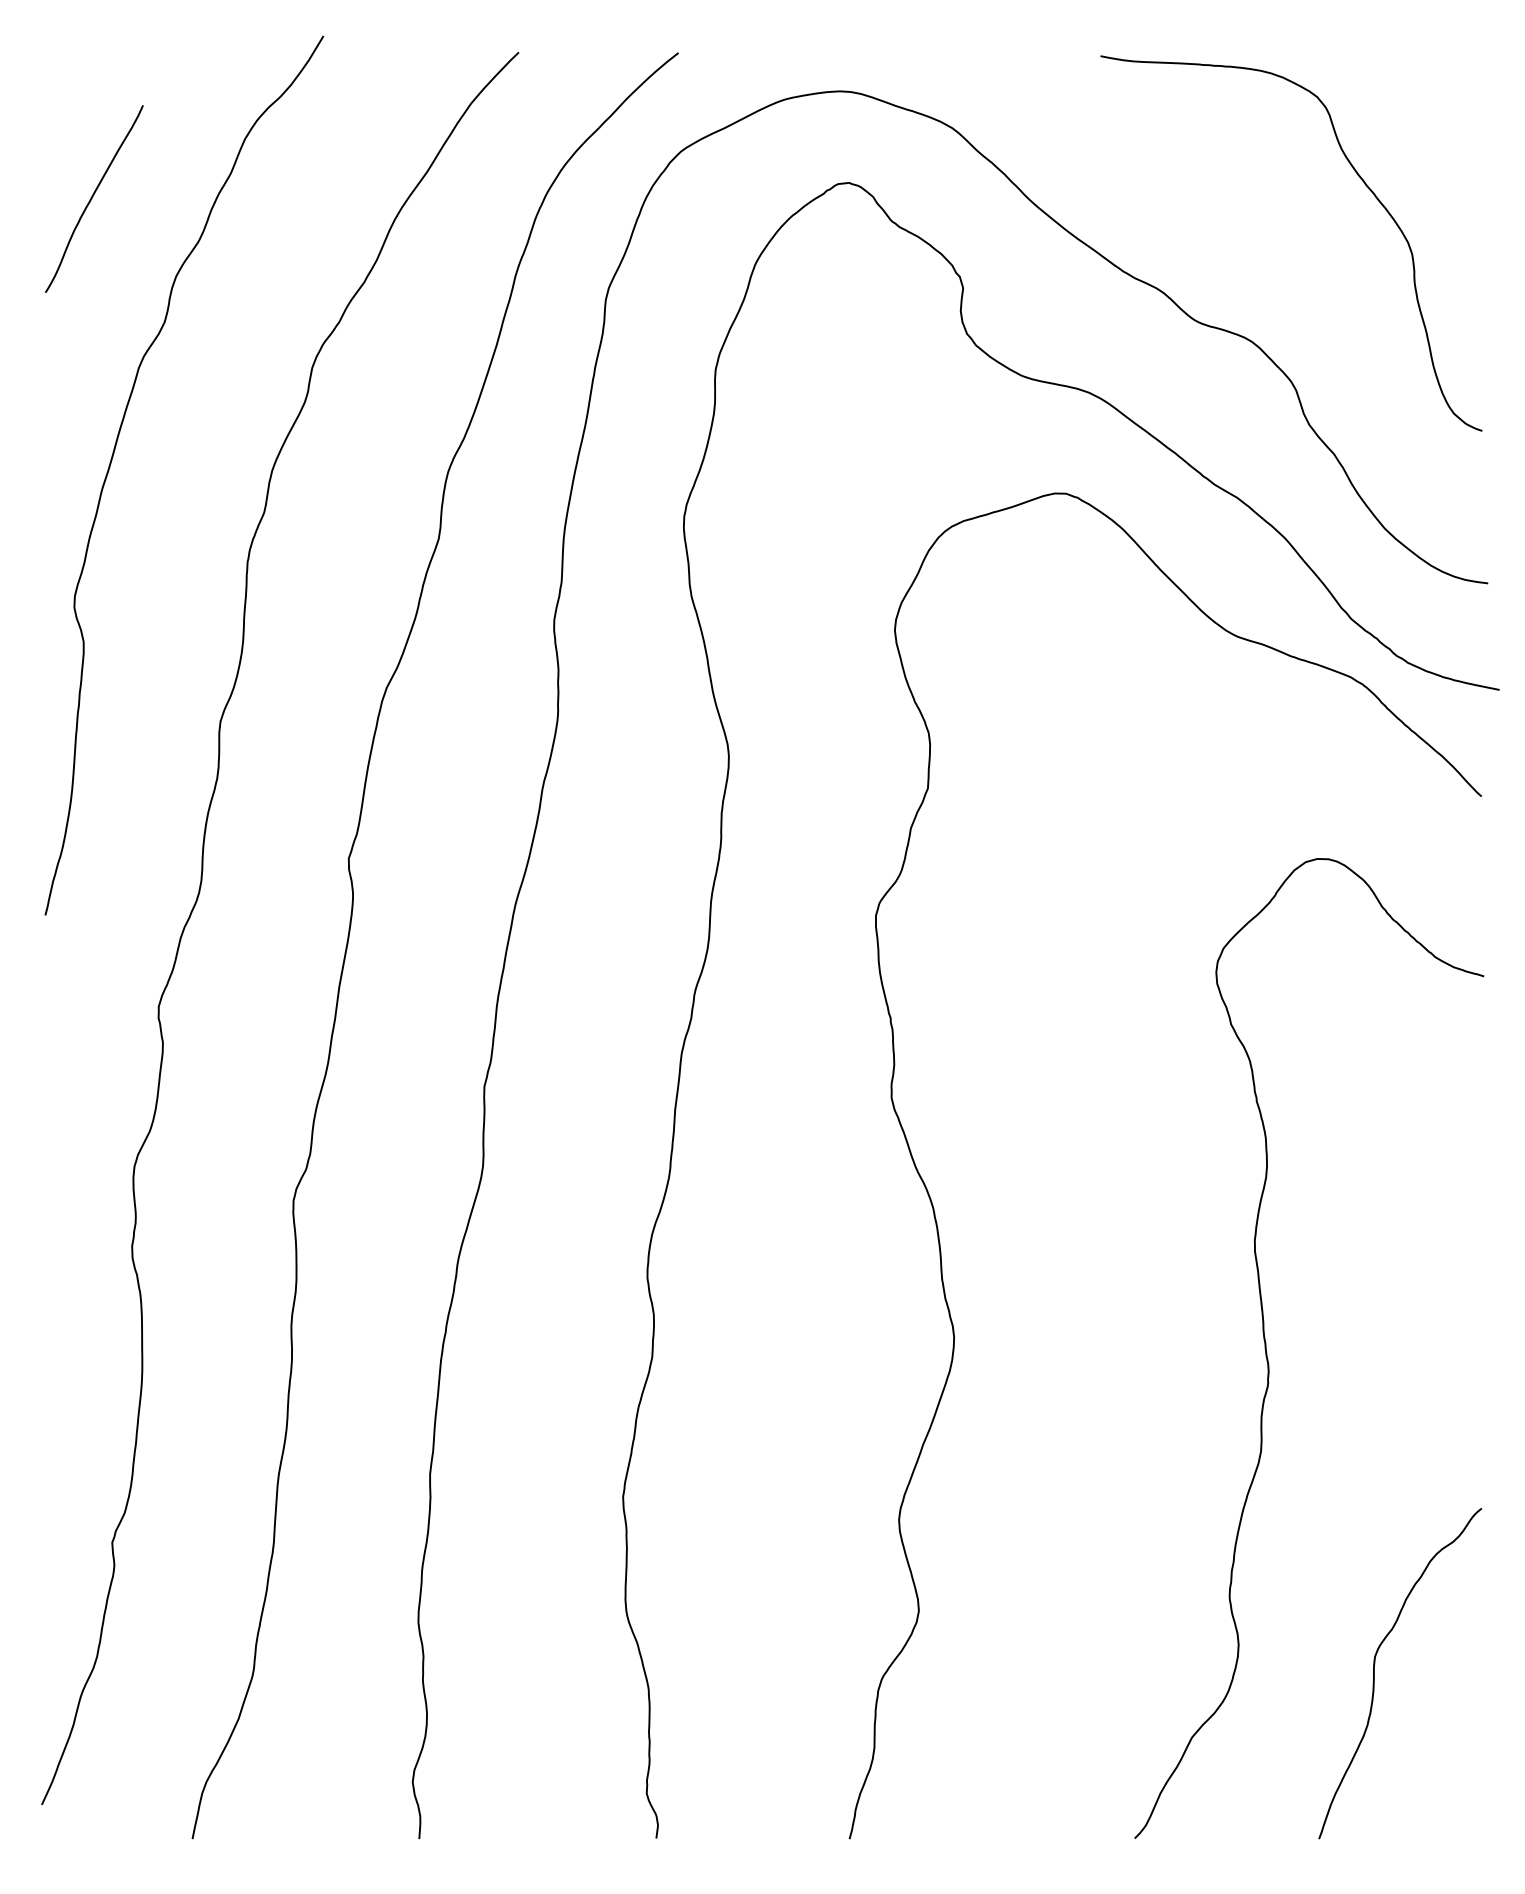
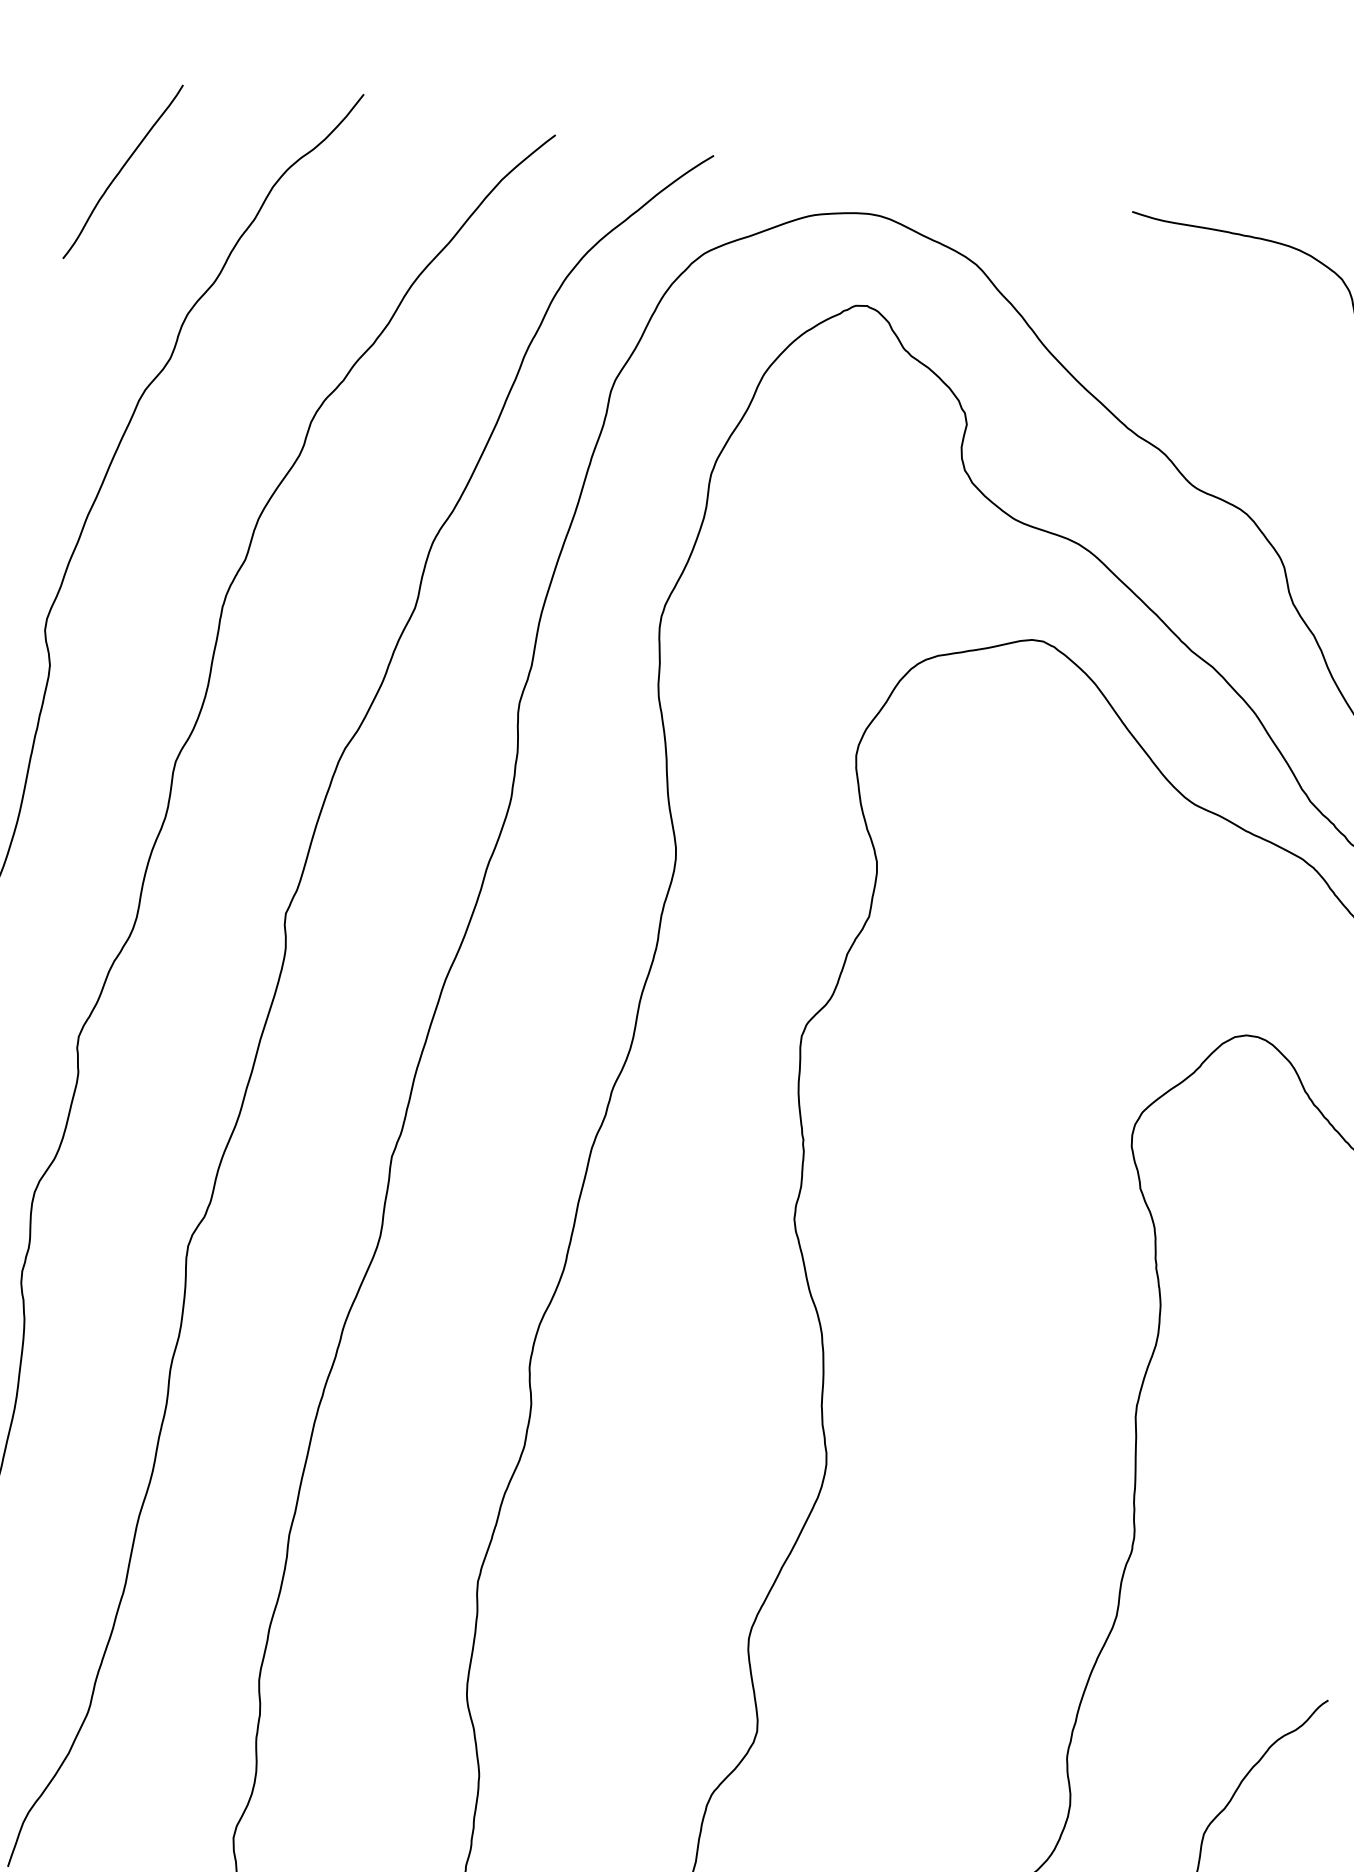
curve: (92, 198) -> (121, 171), moved

